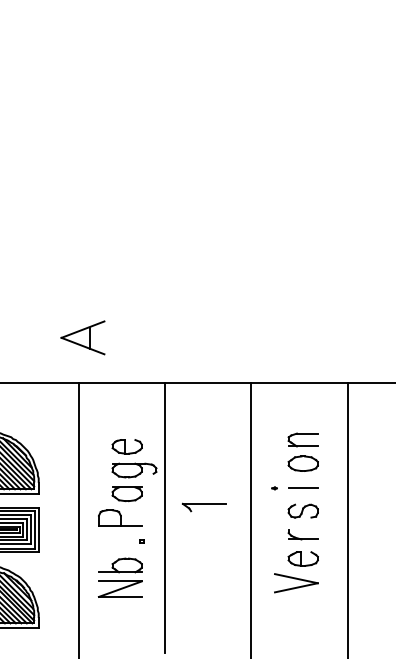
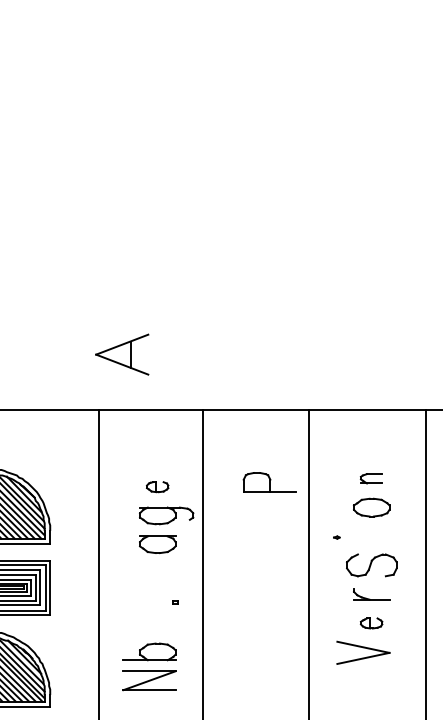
part: (82, 337) -> (121, 354), moved
part: (302, 439) -> (370, 478), size x0.6
part: (126, 446) -> (156, 486), size x0.6
line: (302, 488) -> (370, 537), removed
part: (203, 507) -> (250, 560), removed
part: (302, 510) -> (370, 564), size x1.4
part: (120, 517) -> (269, 481), moved
part: (302, 558) -> (370, 622), size x0.6
part: (119, 577) -> (148, 666), moved

